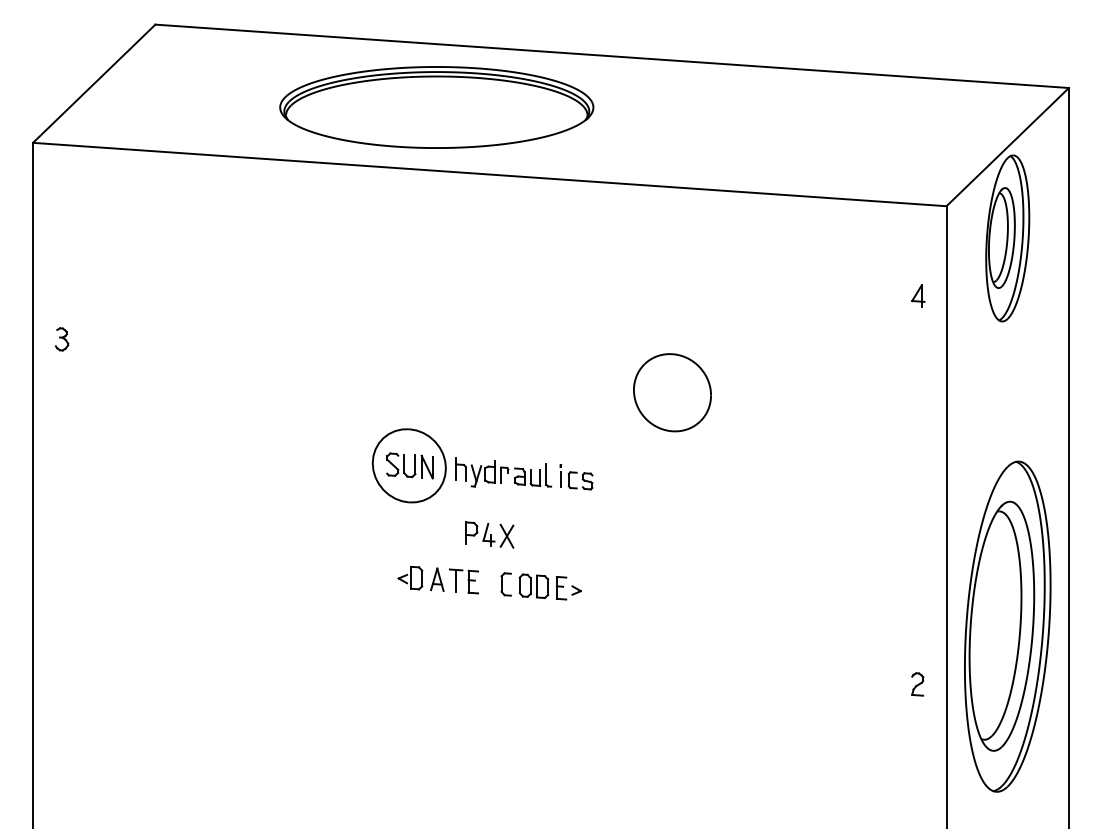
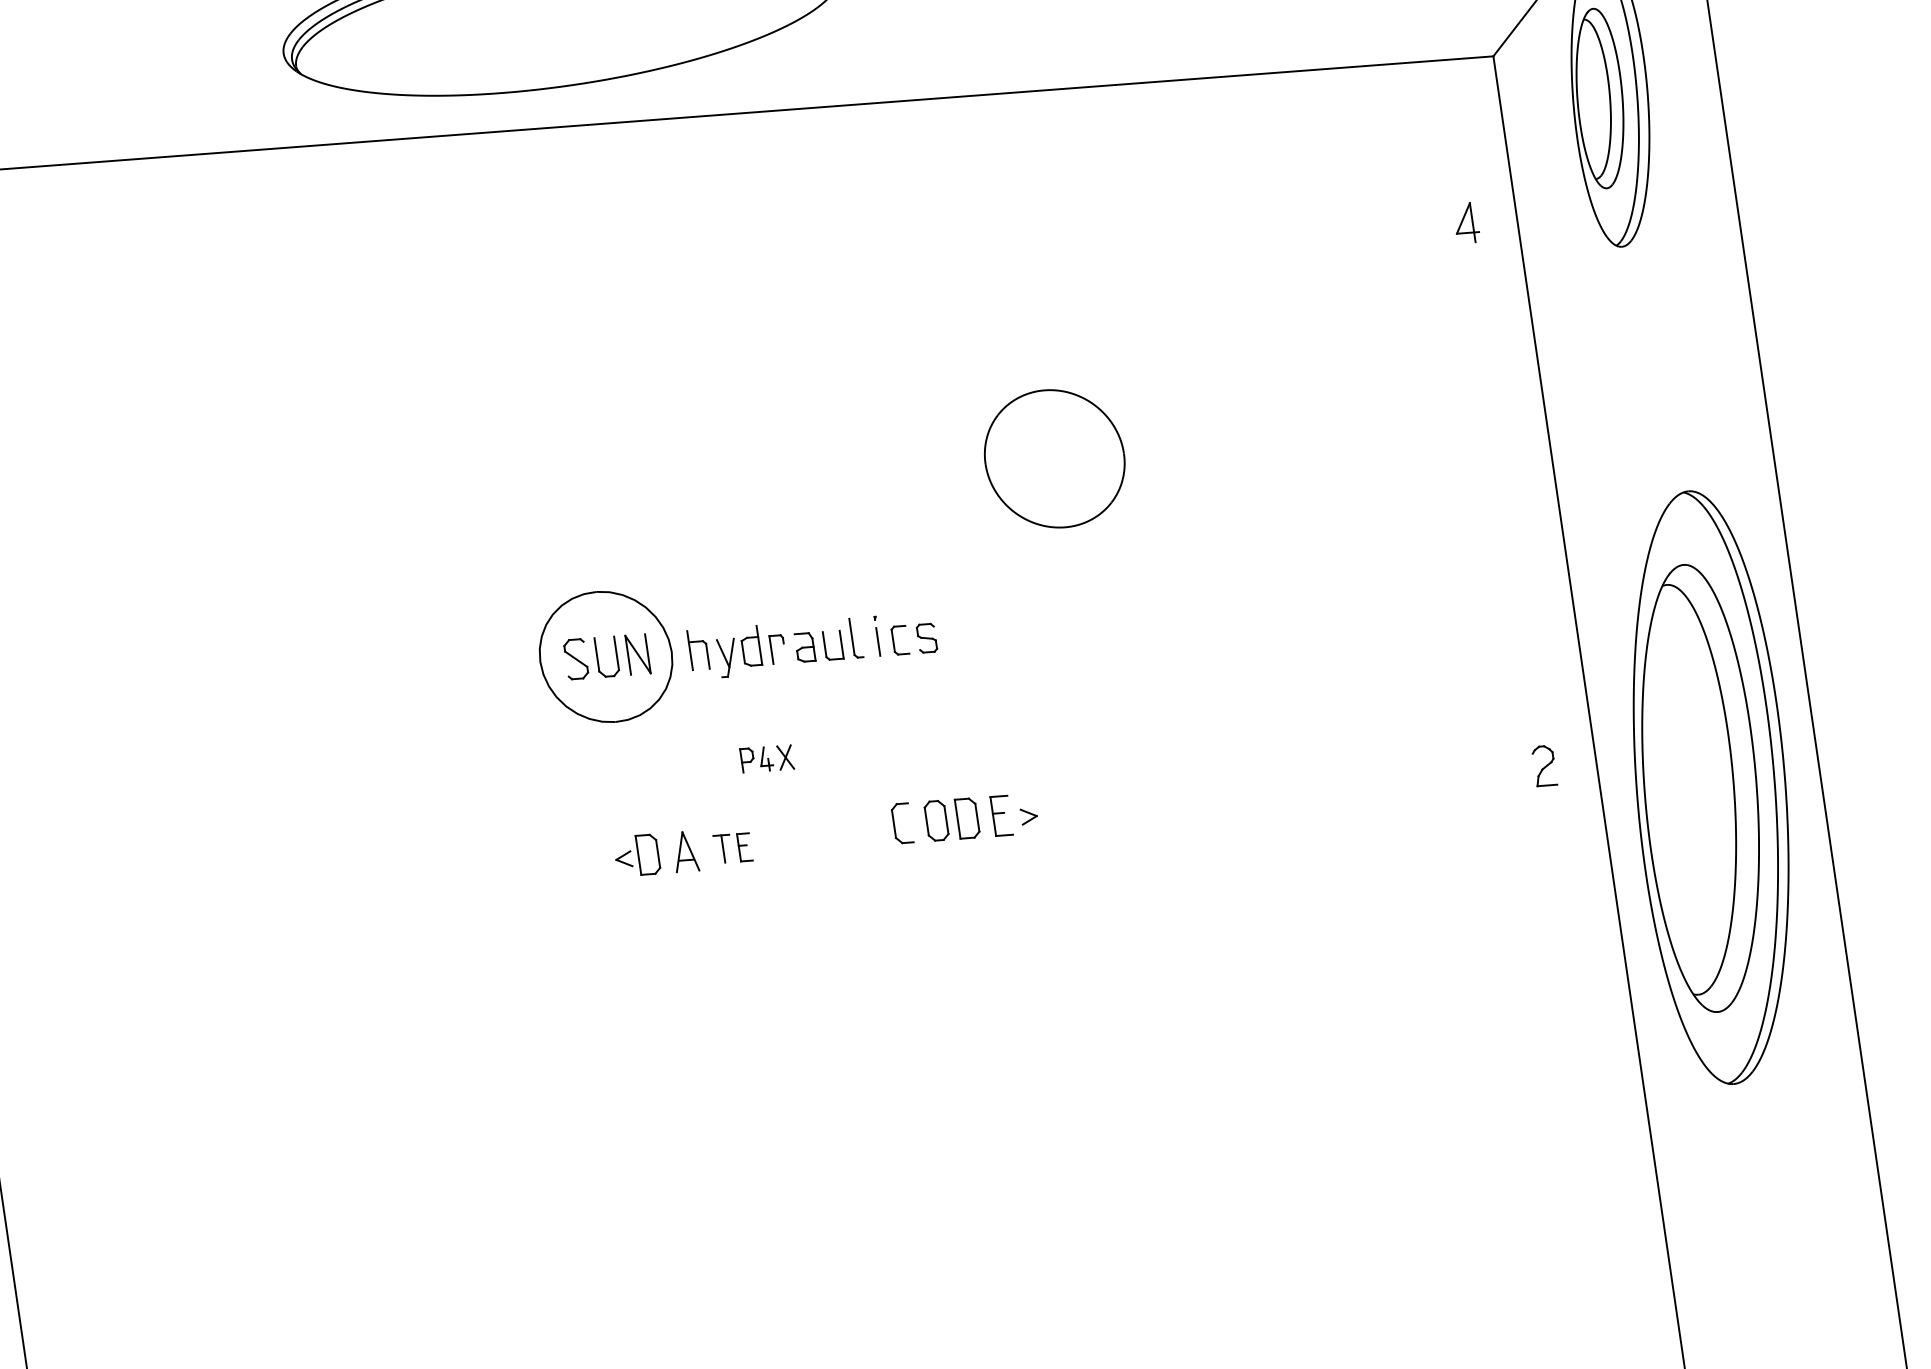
part: (489, 534) -> (766, 758), size x0.6
part: (463, 581) -> (732, 848), size x0.7
part: (540, 586) -> (963, 818), moved
part: (917, 684) -> (1544, 766), moved

